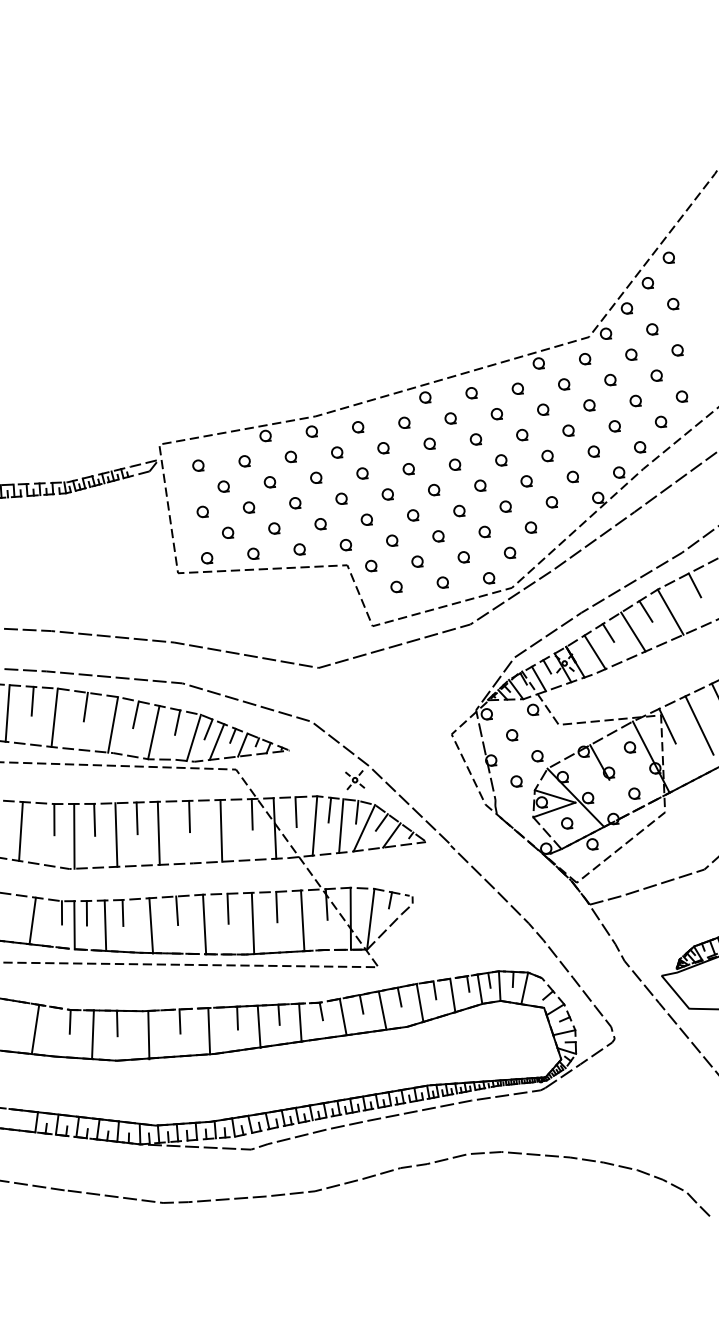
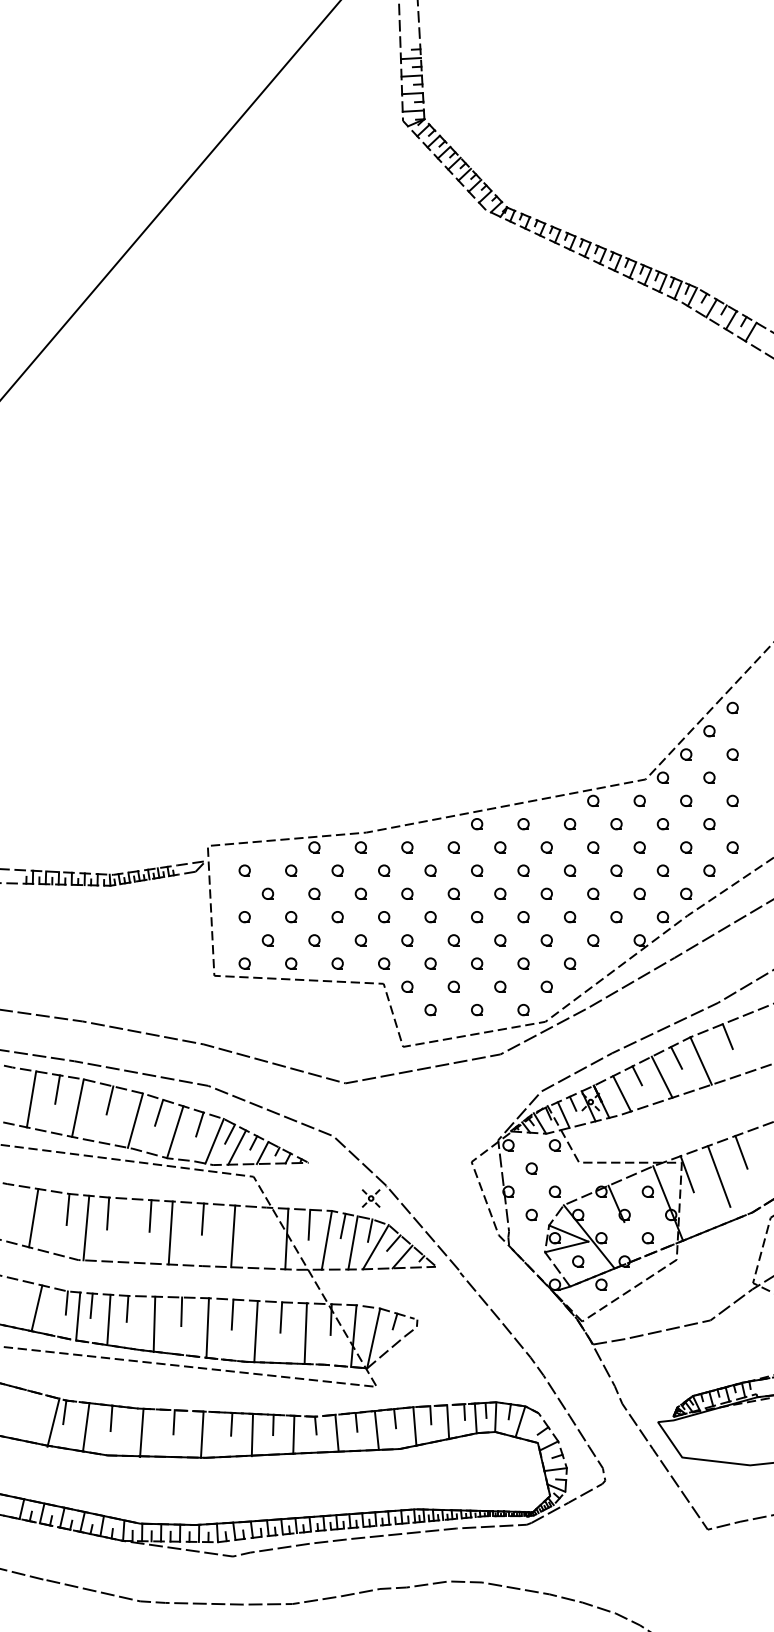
line: (252, 813) -> (265, 1222), removed
line: (116, 834) -> (128, 1230), removed
line: (35, 1029) -> (53, 1422), moved

